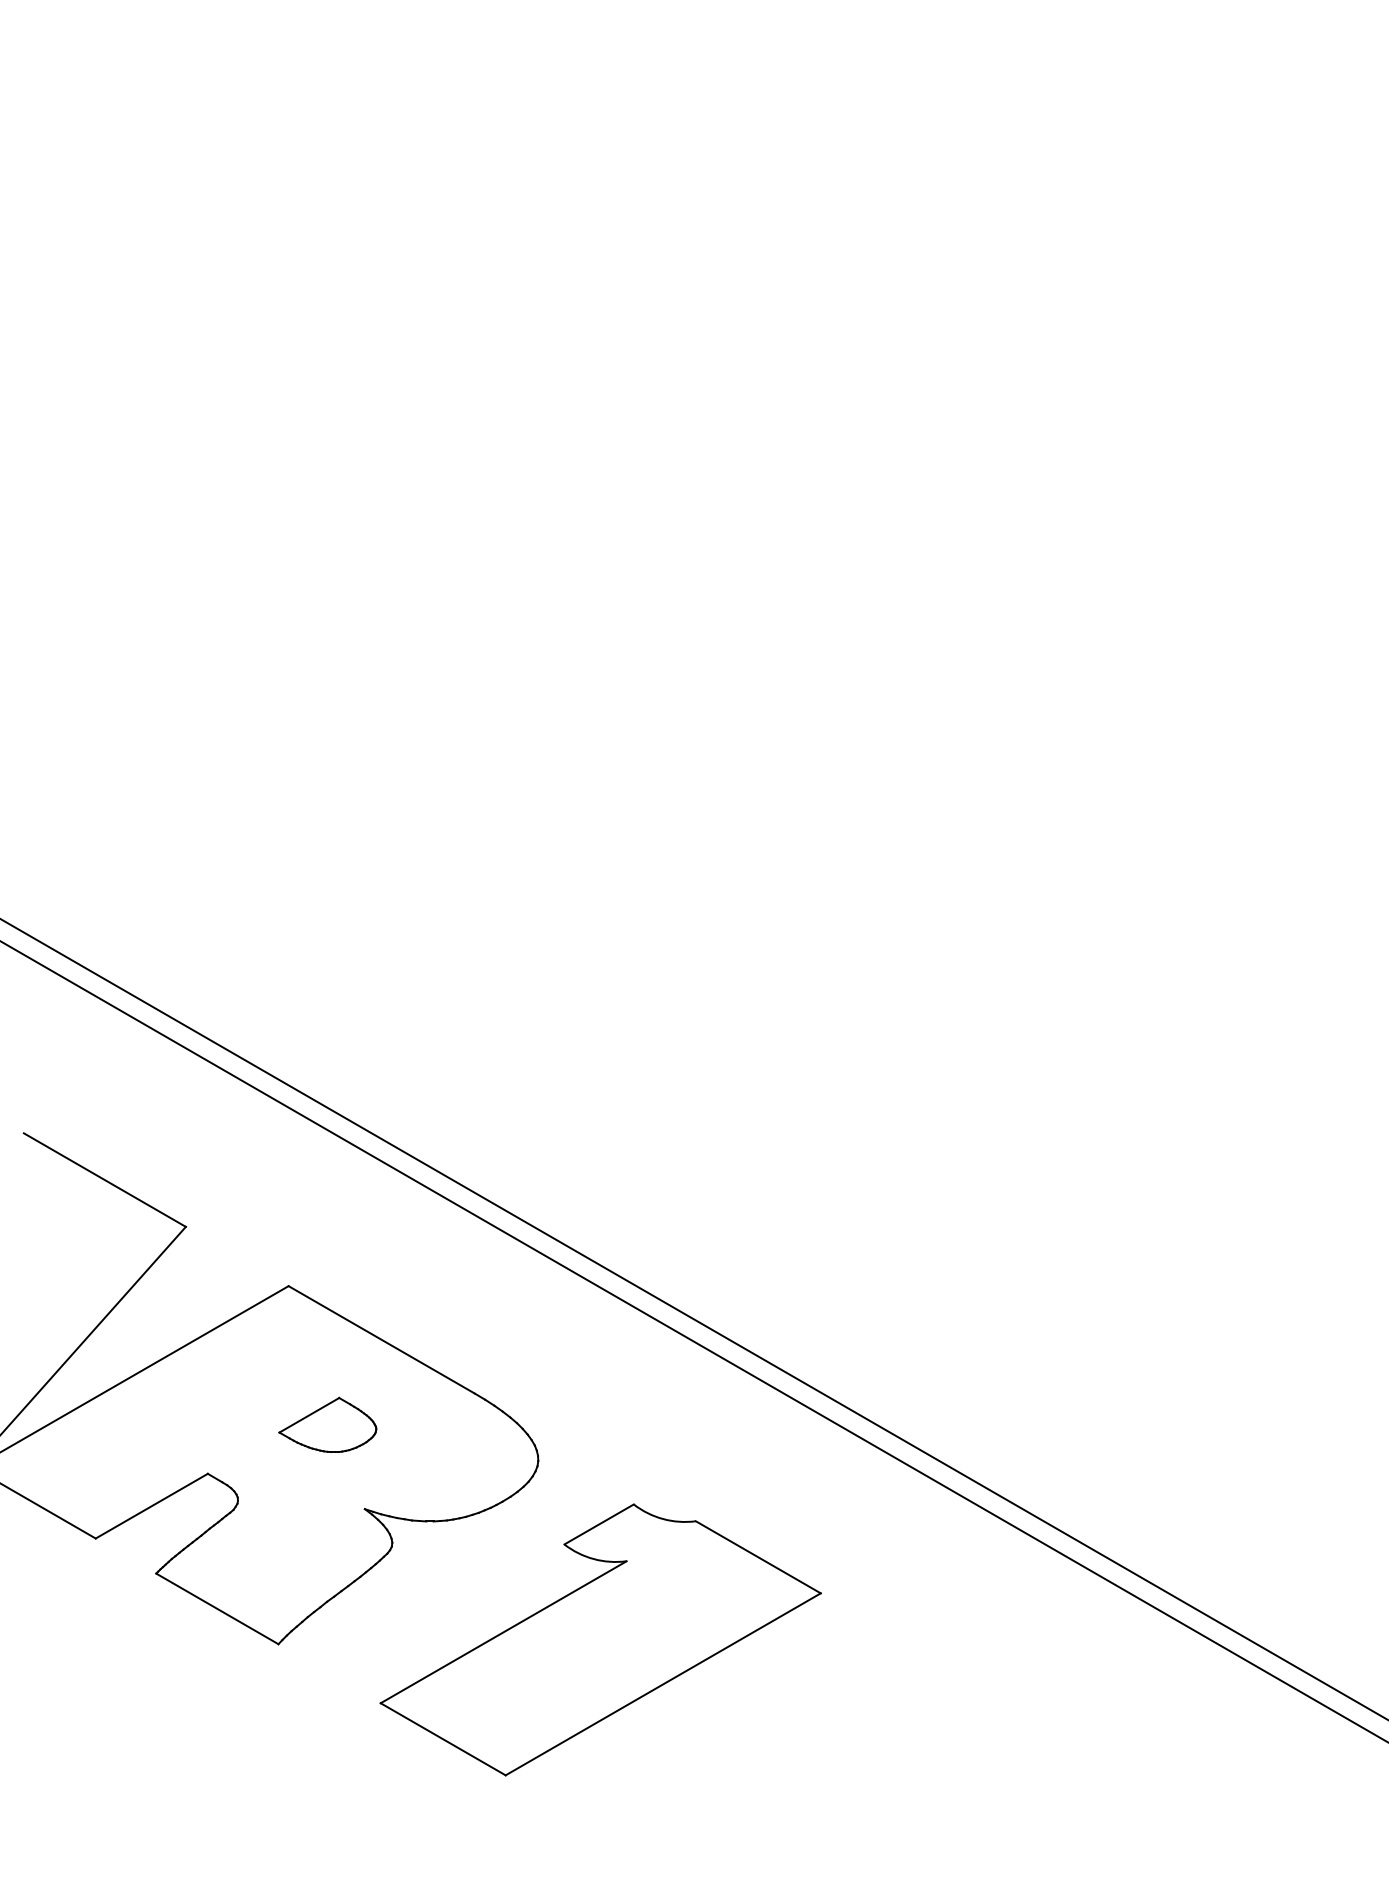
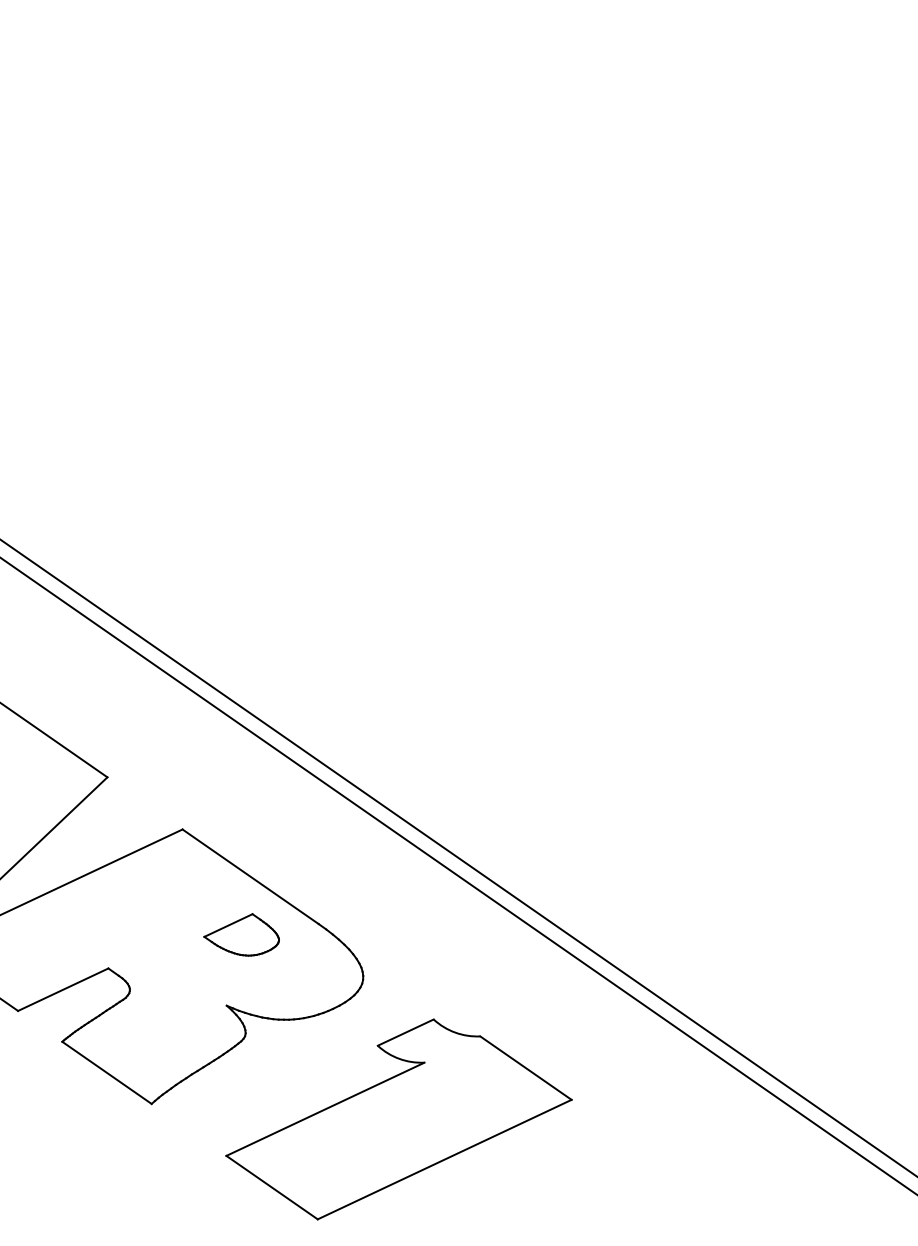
part: (327, 1424) -> (241, 933), moved

